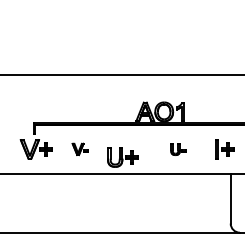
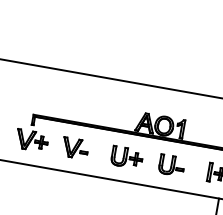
part: (79, 149) -> (74, 148), size x1.67
part: (178, 149) -> (171, 165), size x1.67
part: (122, 157) -> (126, 157), moved

